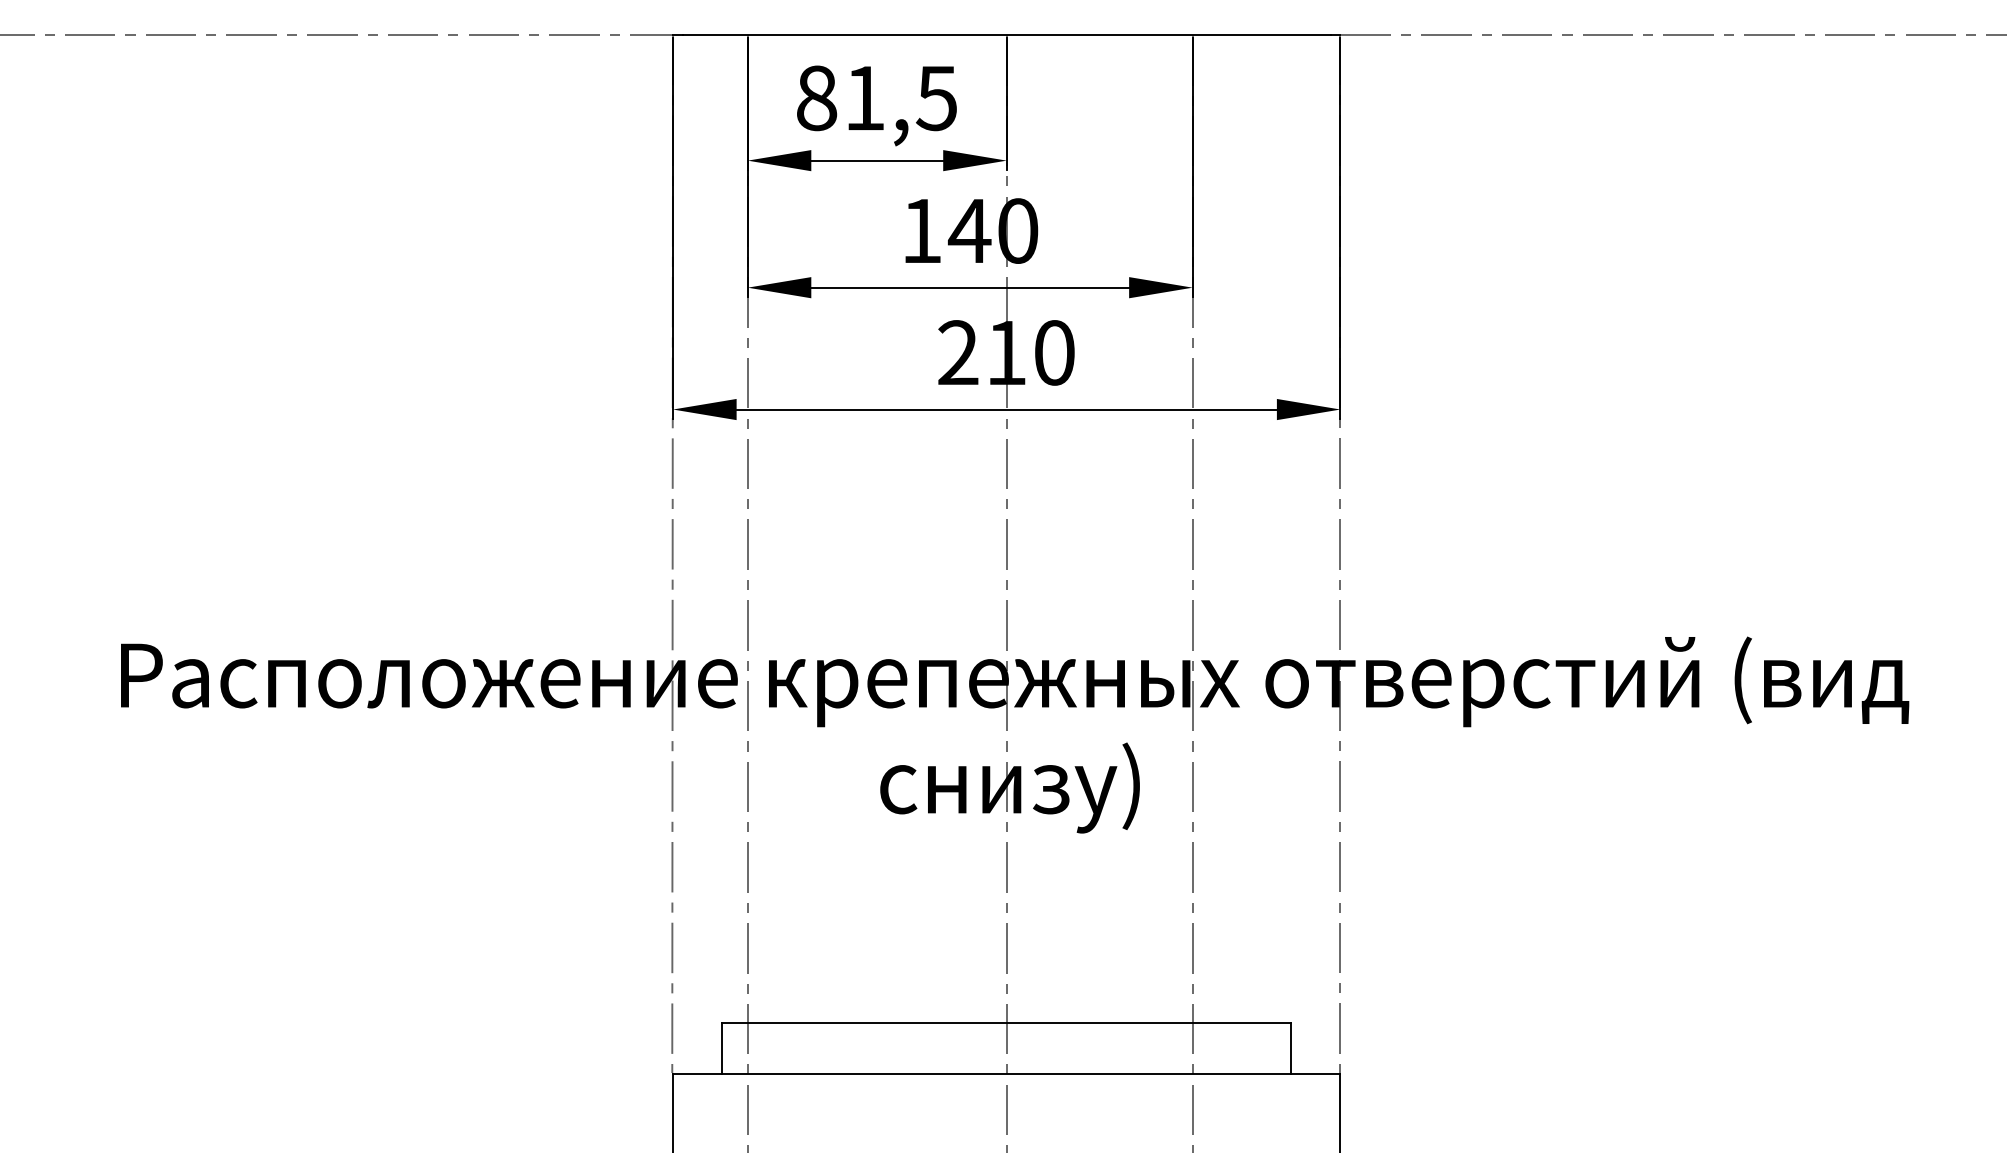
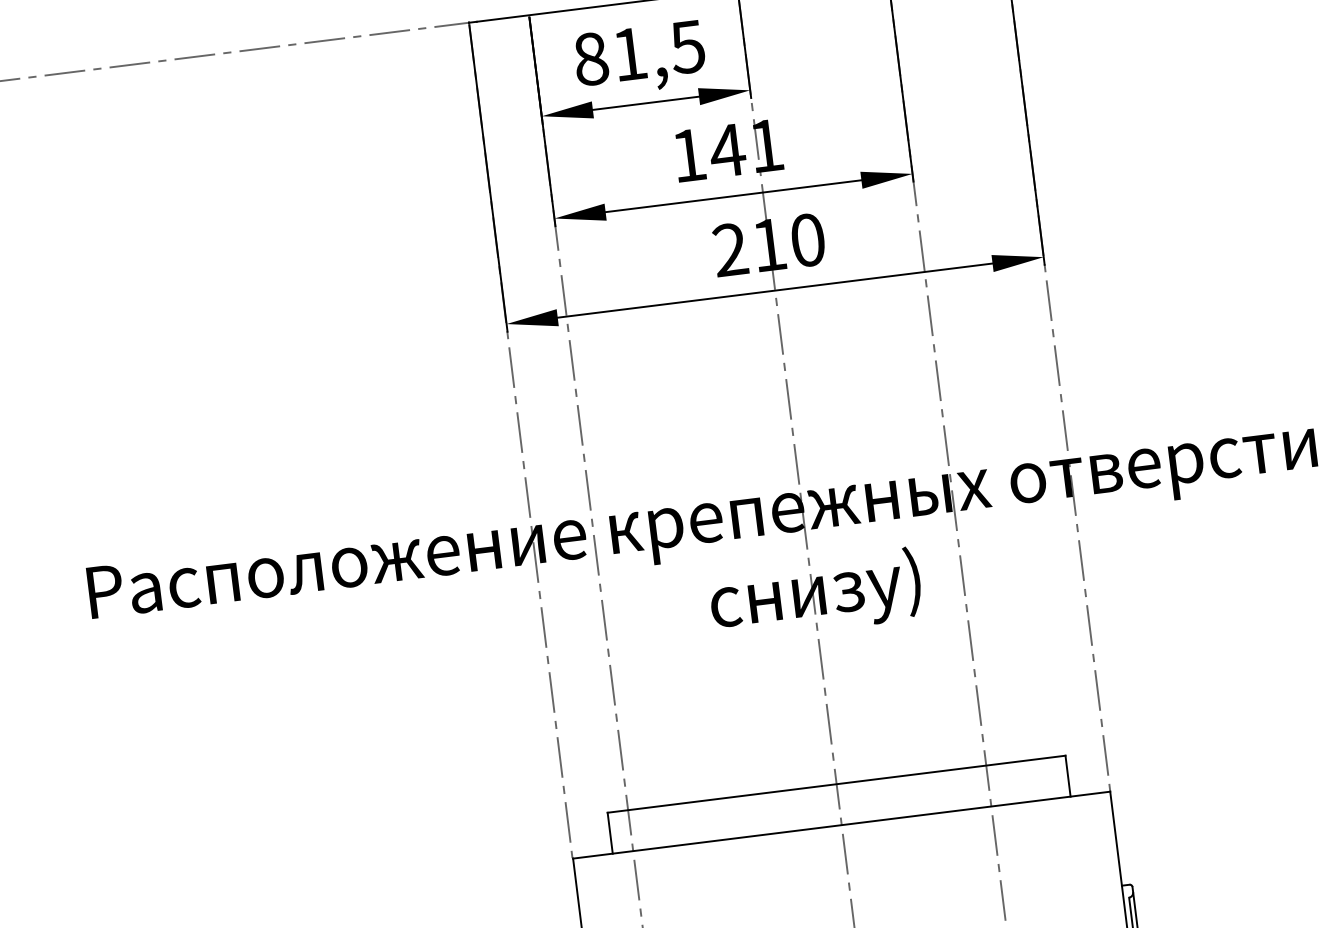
text: (1018, 230) -> (766, 145), 140 -> 141

